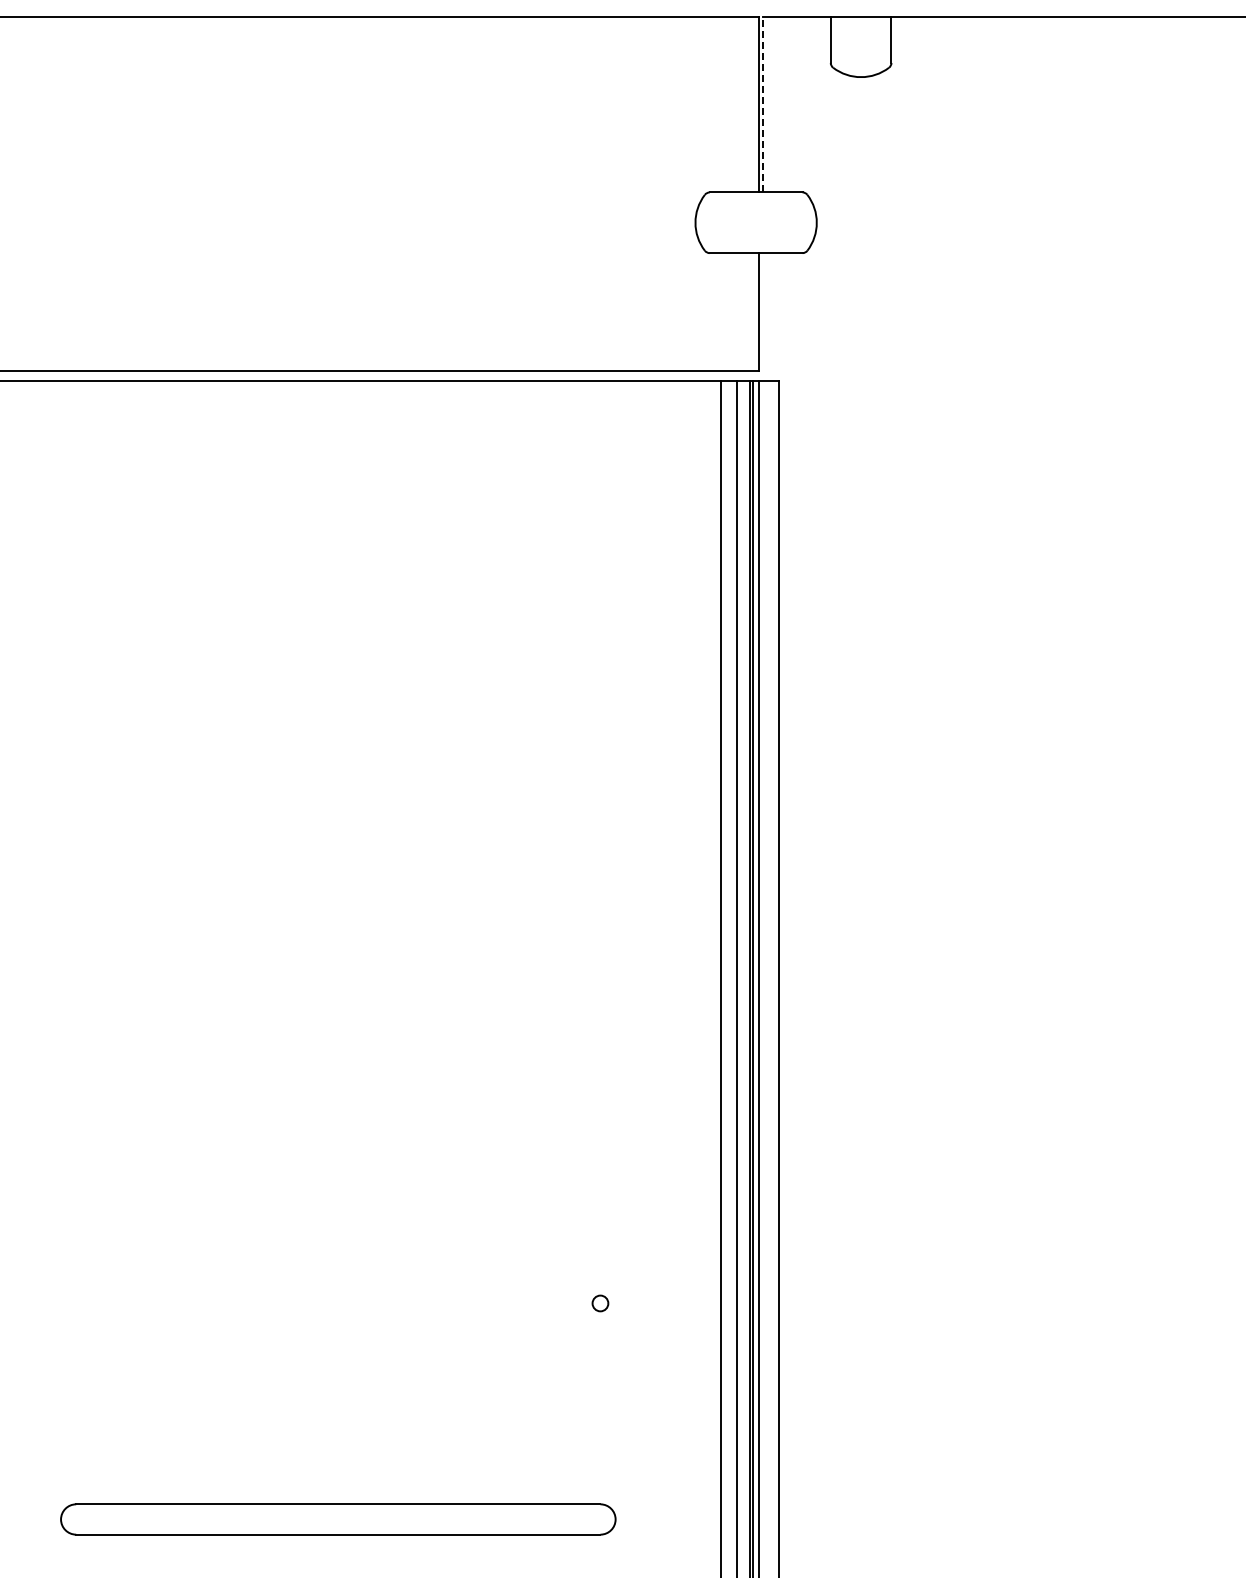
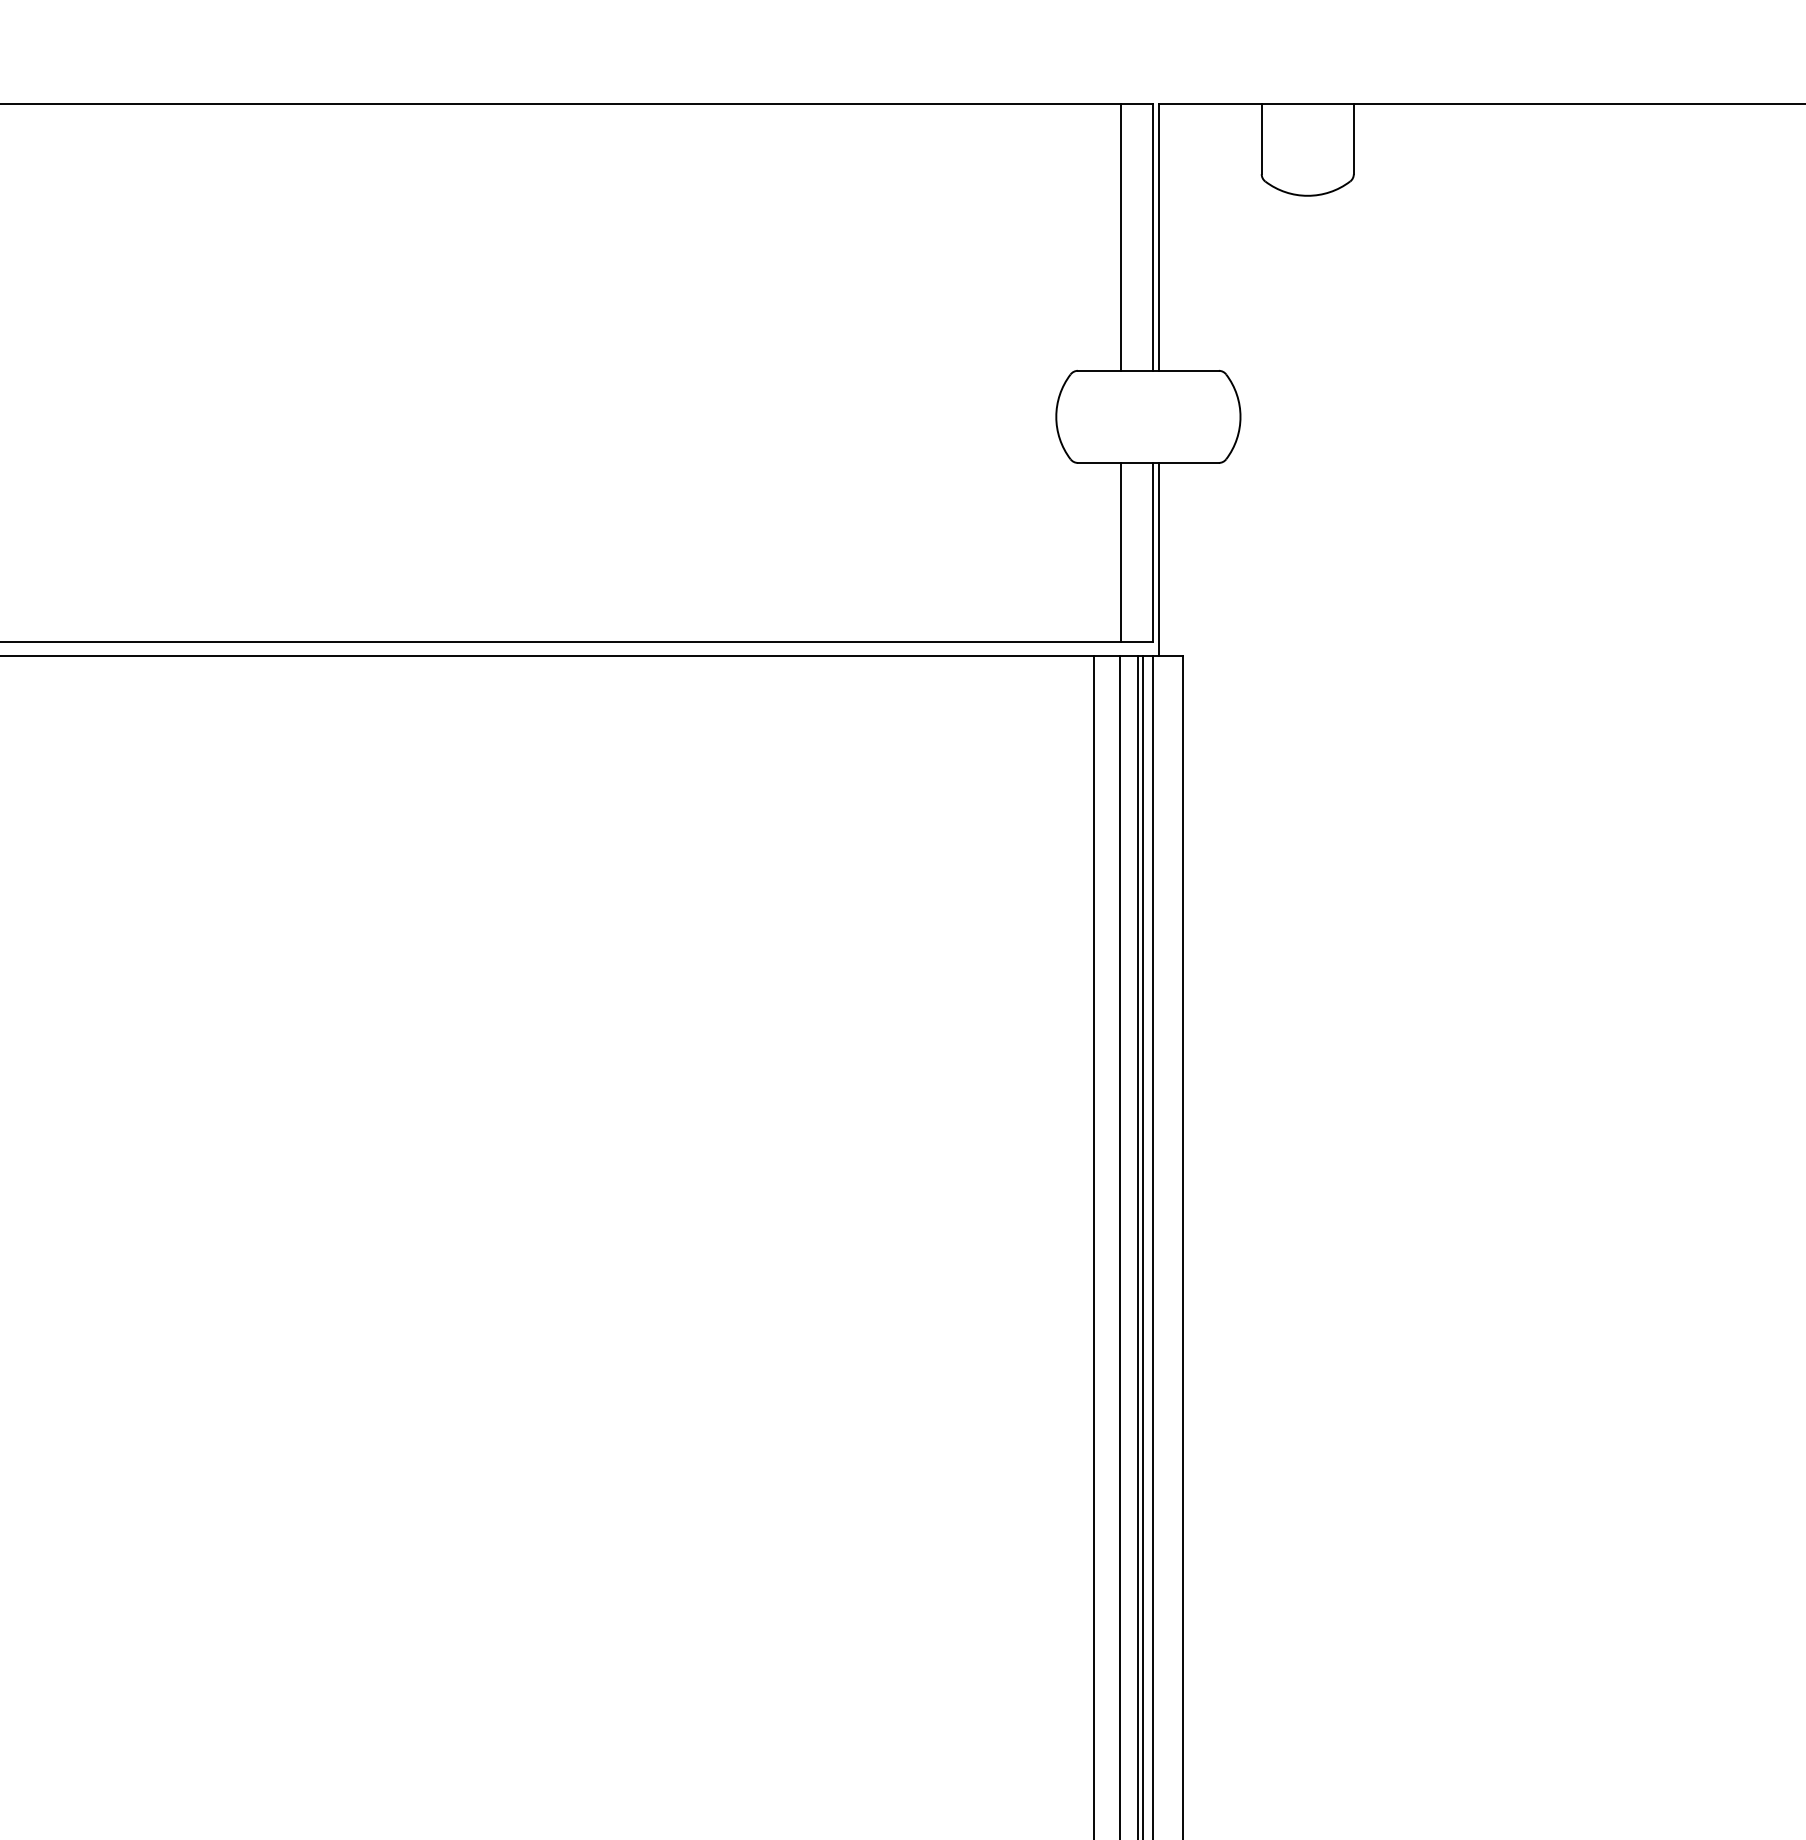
line: (737, 104) -> (1120, 237), added
line: (763, 104) -> (1159, 237), dashed -> solid
line: (737, 311) -> (1120, 551), added
line: (763, 316) -> (1159, 559), added

